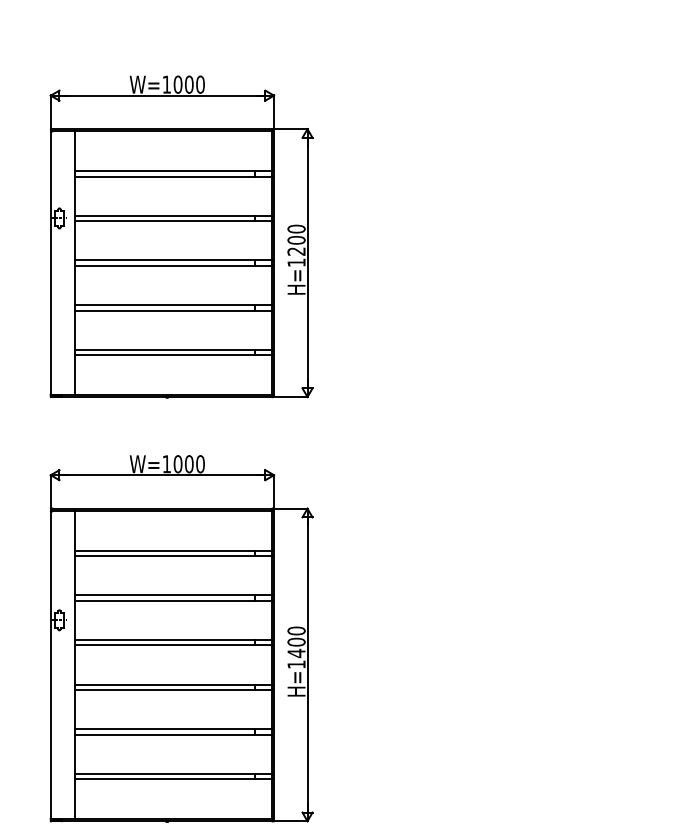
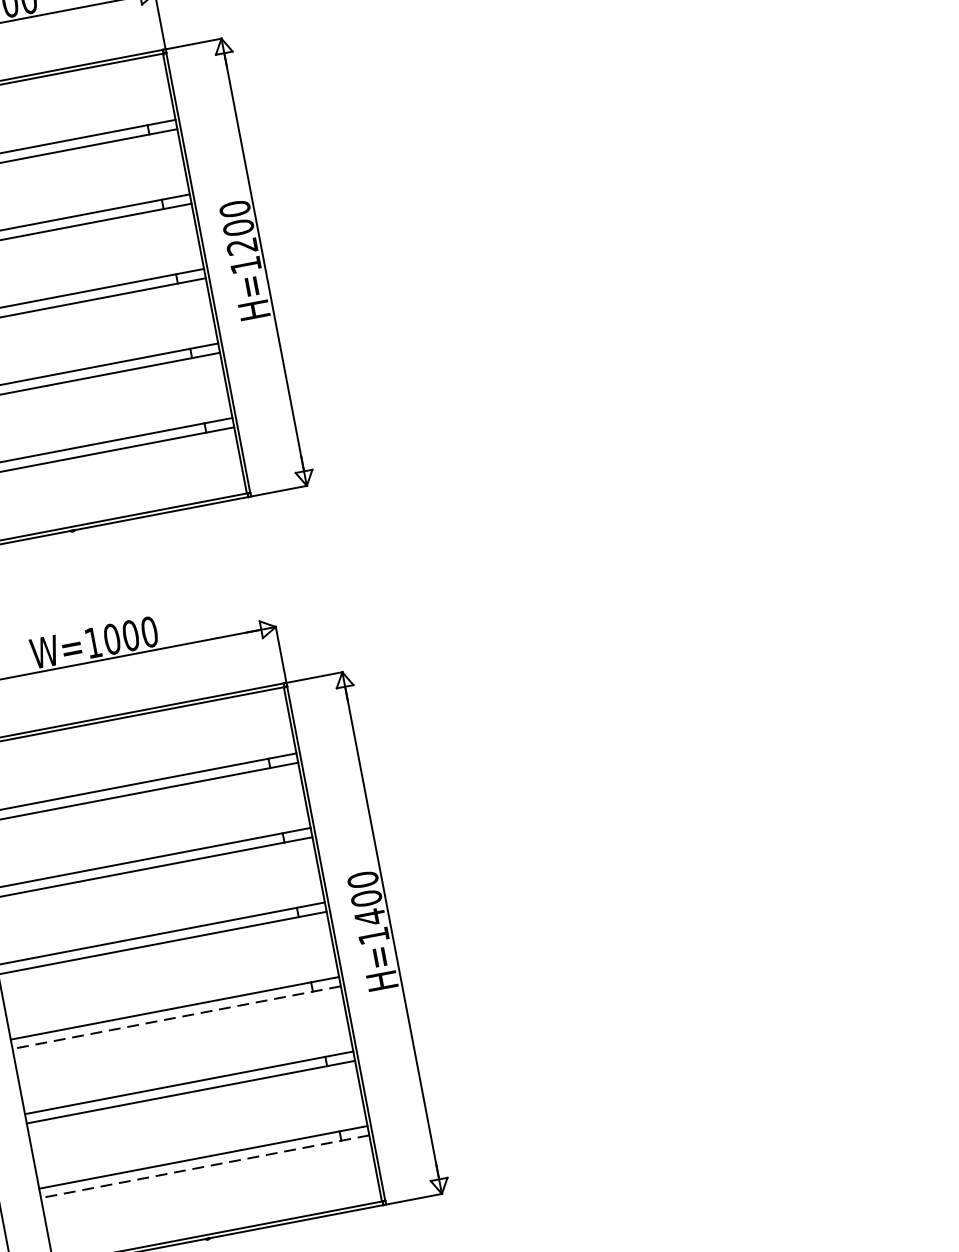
line: (173, 690) -> (176, 1018), solid -> dashed
line: (173, 779) -> (204, 1166), solid -> dashed

